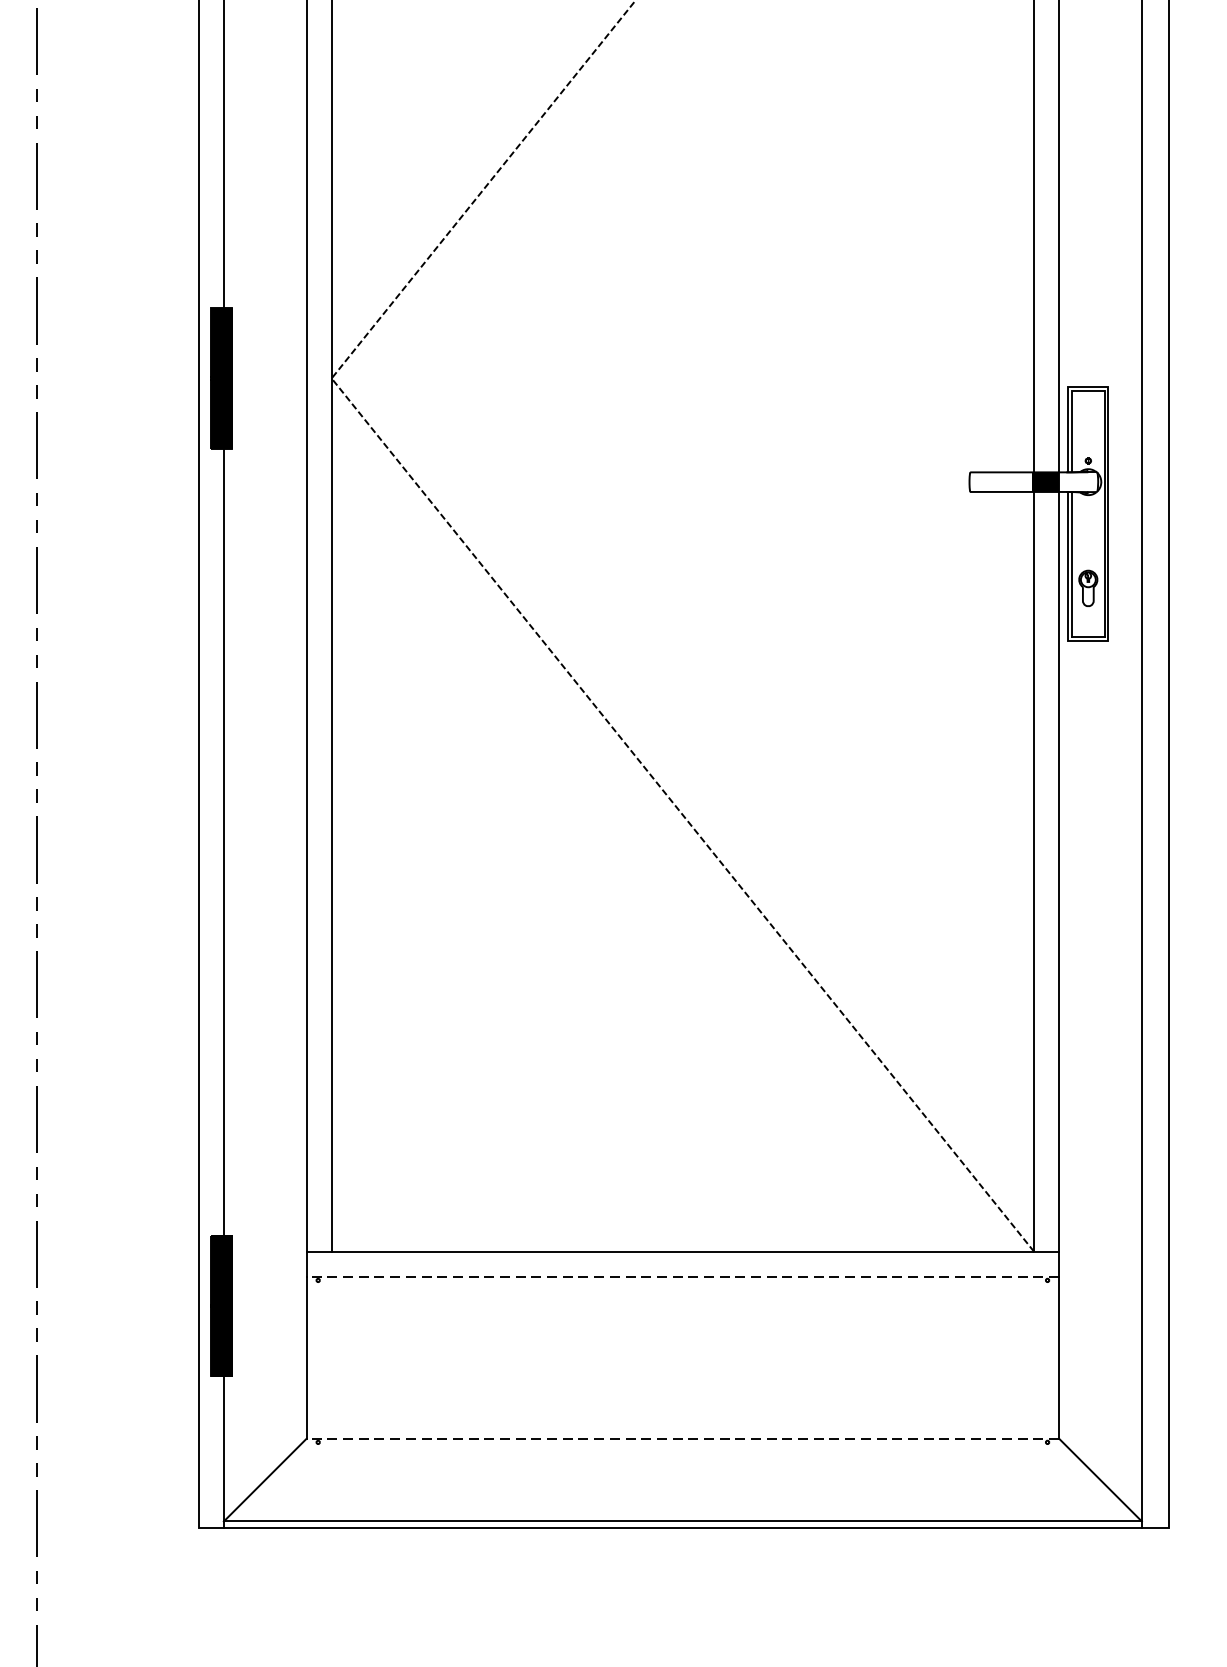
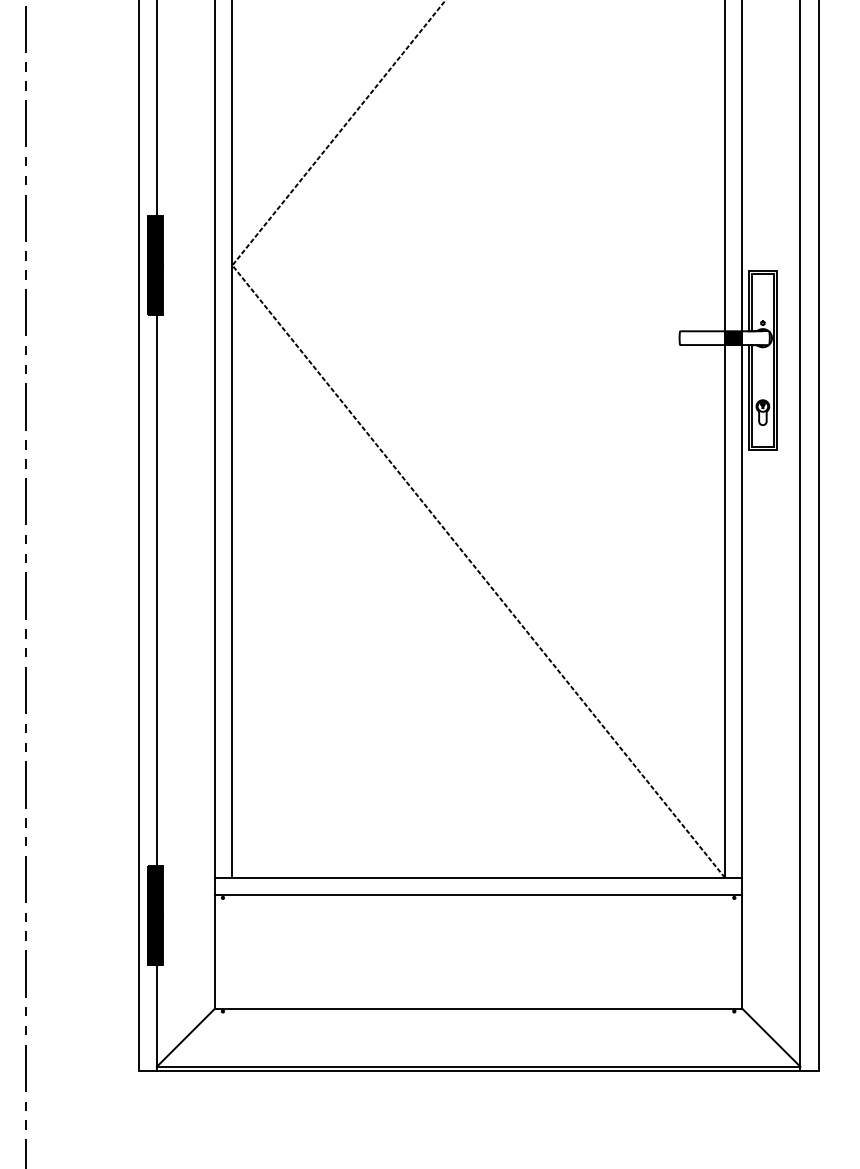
line: (682, 1277) -> (478, 895), dashed -> solid
line: (682, 1438) -> (478, 1008), dashed -> solid

